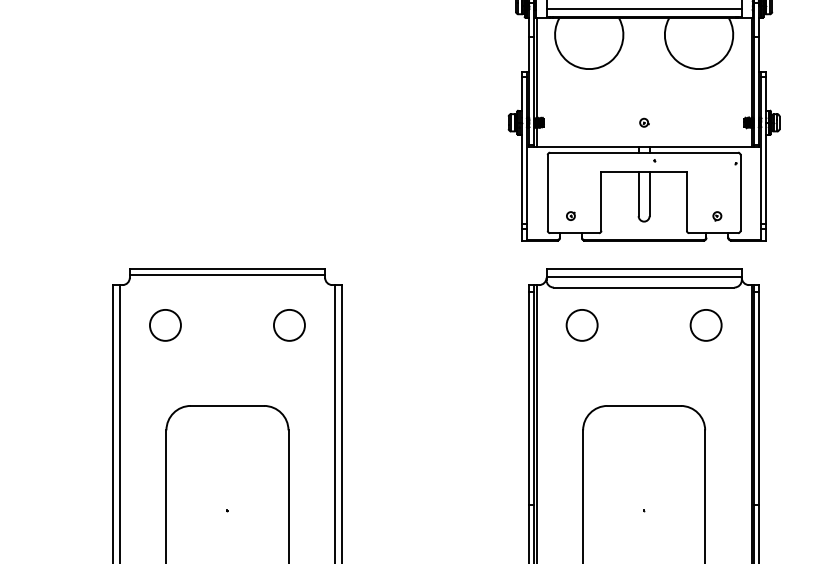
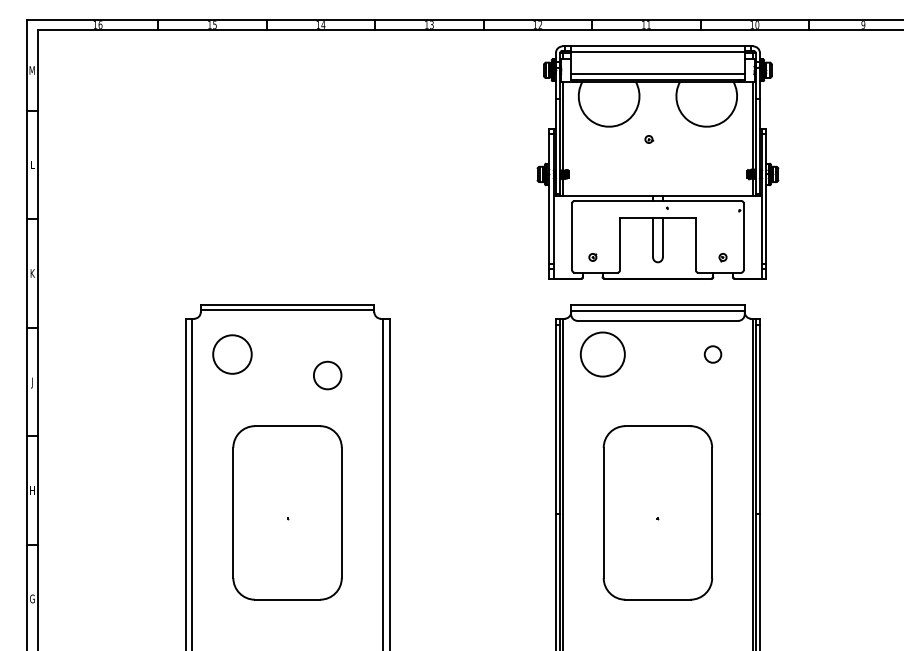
part: (644, 122) -> (649, 139), moved
circle: (165, 325) -> (232, 354), size x1.4
circle: (289, 325) -> (327, 375), moved
circle: (581, 325) -> (602, 354), size x1.6
circle: (705, 325) -> (712, 354), size x0.6

